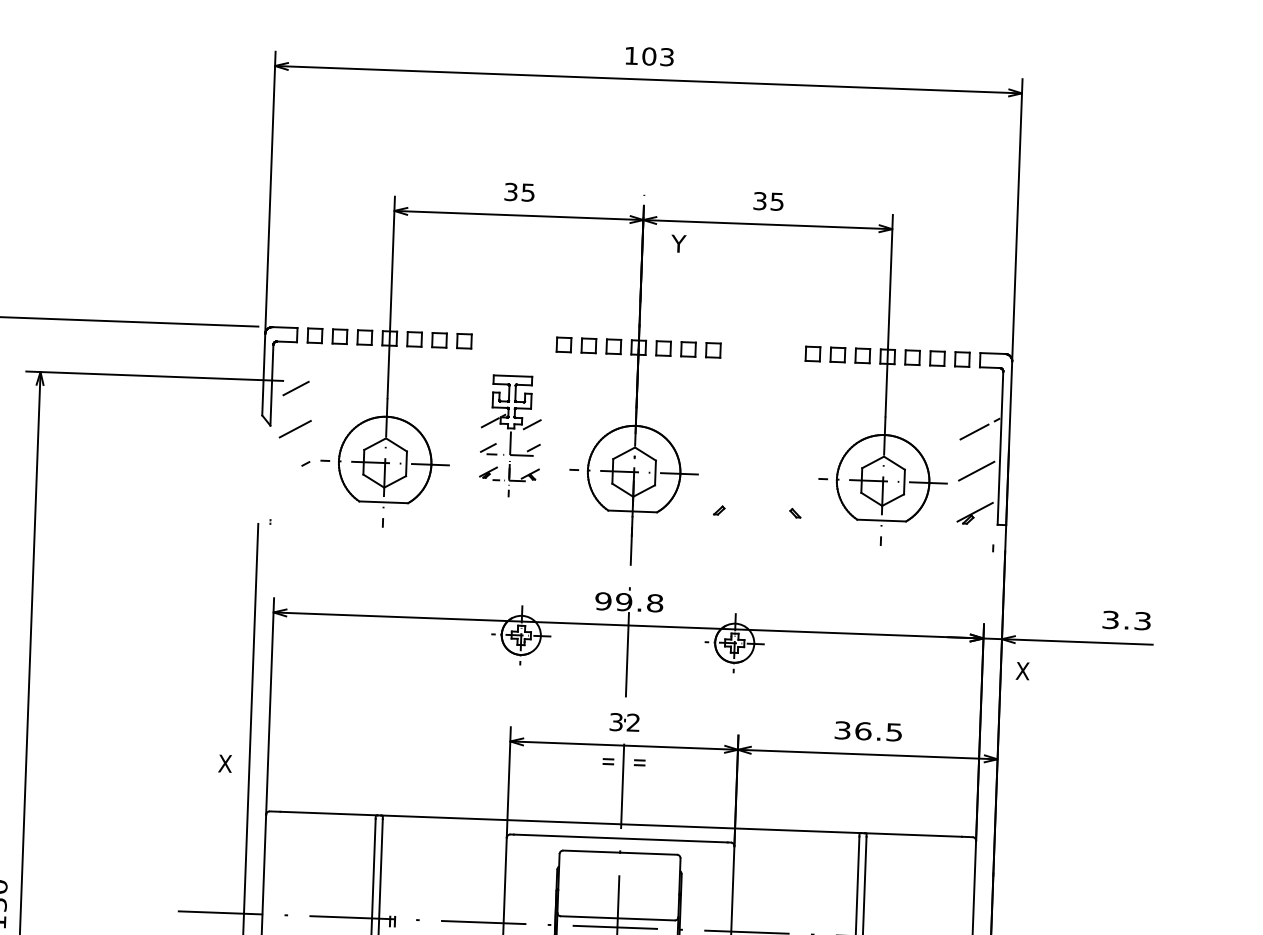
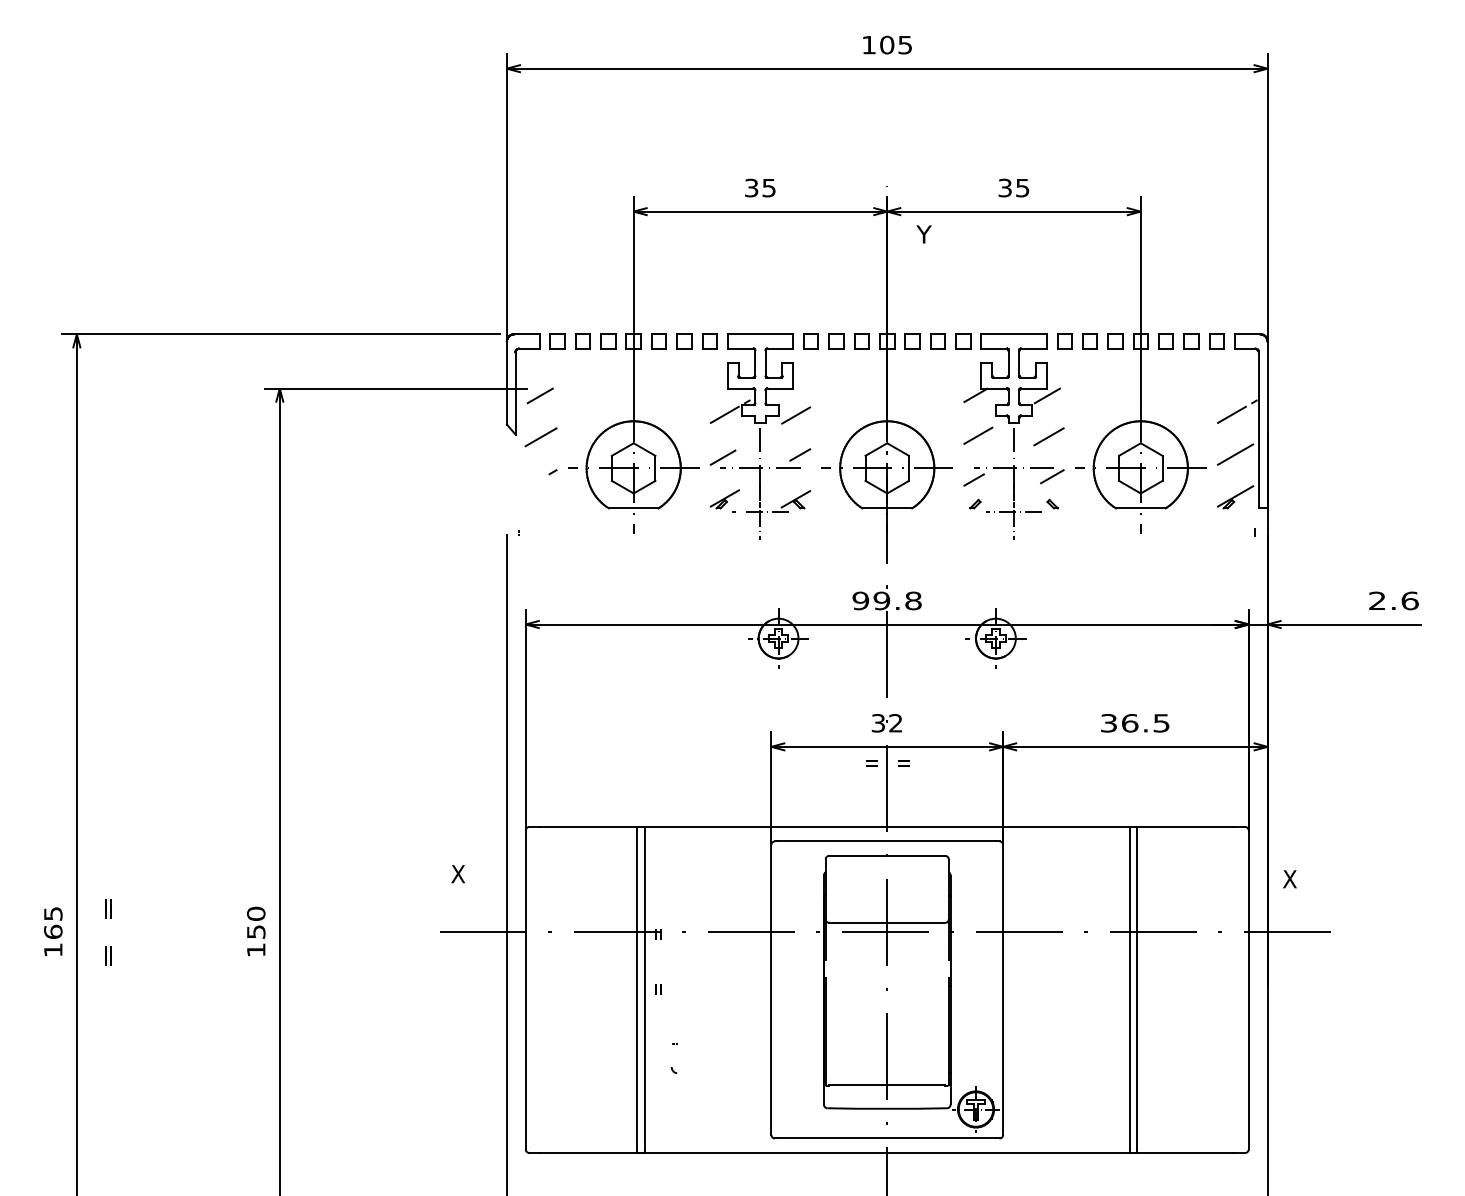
text: (667, 56) -> (905, 44), 103 -> 105
part: (510, 436) -> (760, 436), size x1.67
part: (759, 445) -> (1013, 436), added
text: (1126, 620) -> (1393, 600), 3.3 -> 2.6
text: (1022, 671) -> (1289, 879), moved
text: (224, 764) -> (457, 874), moved

